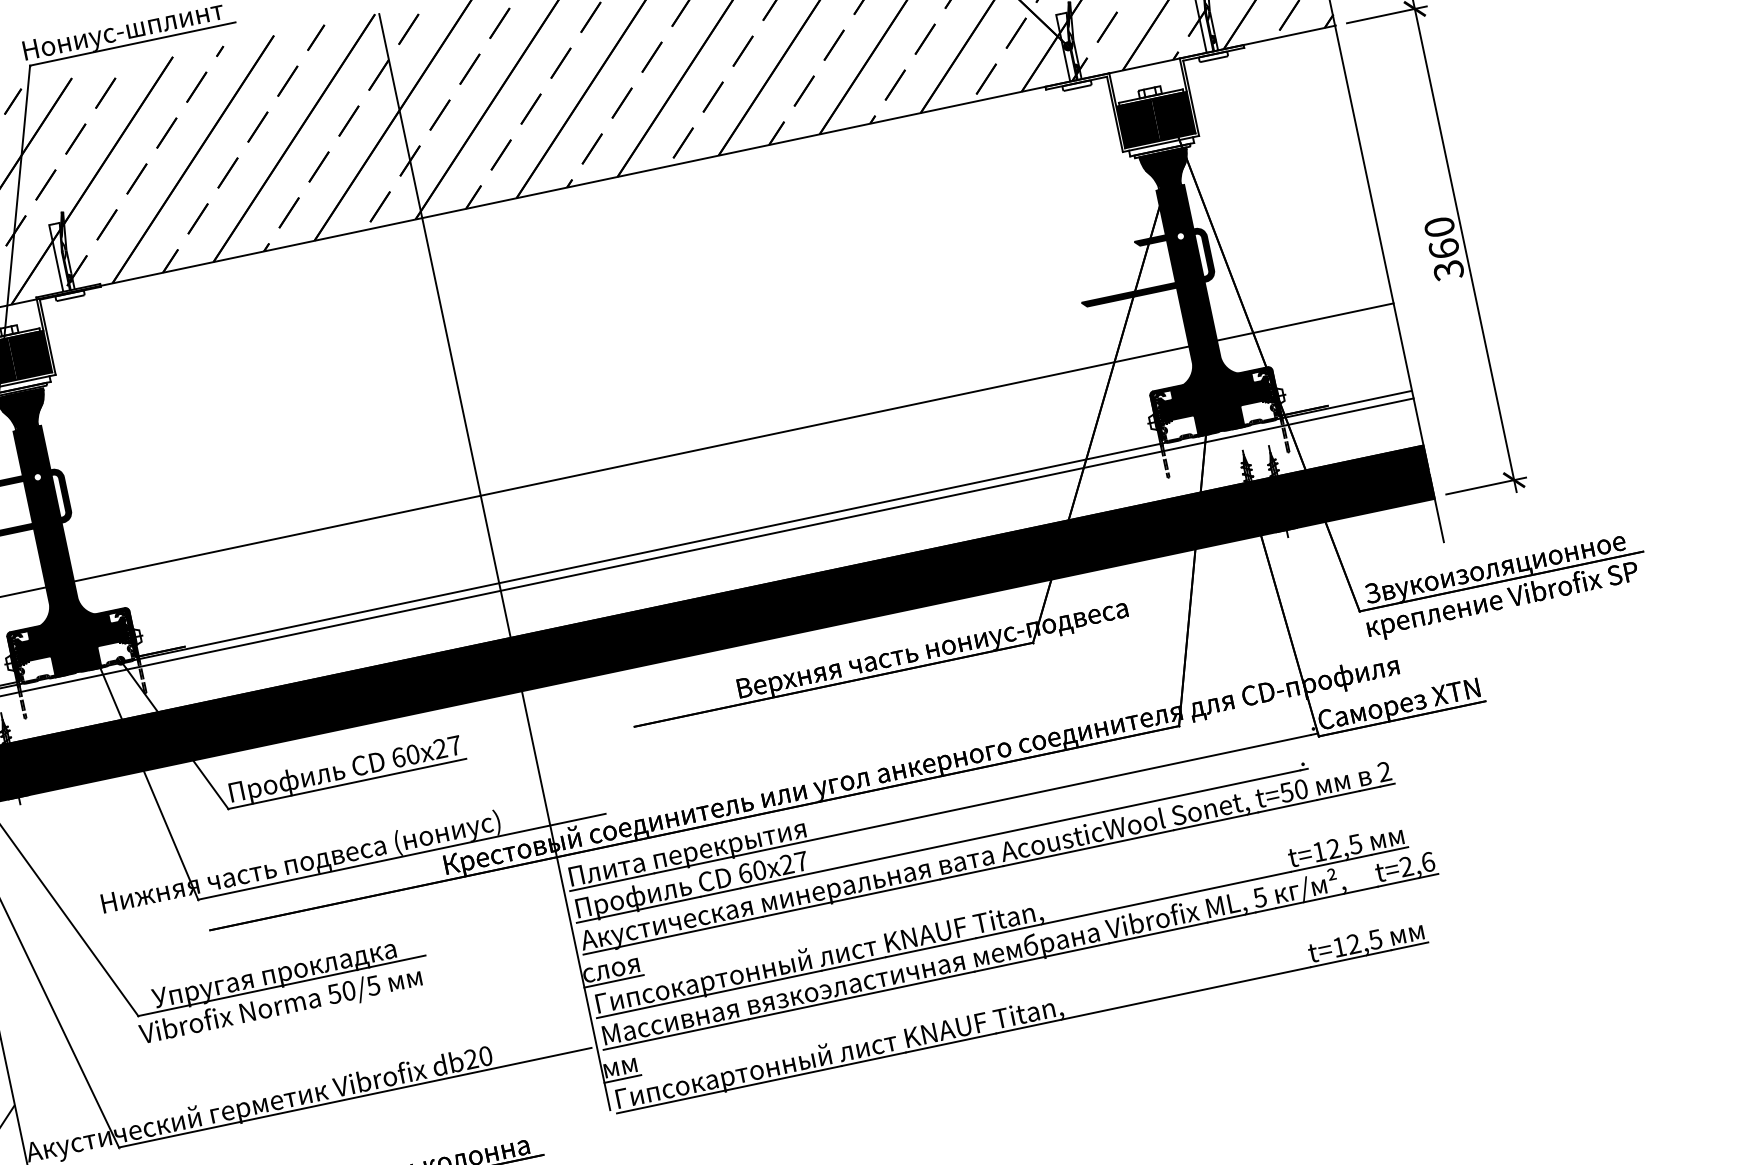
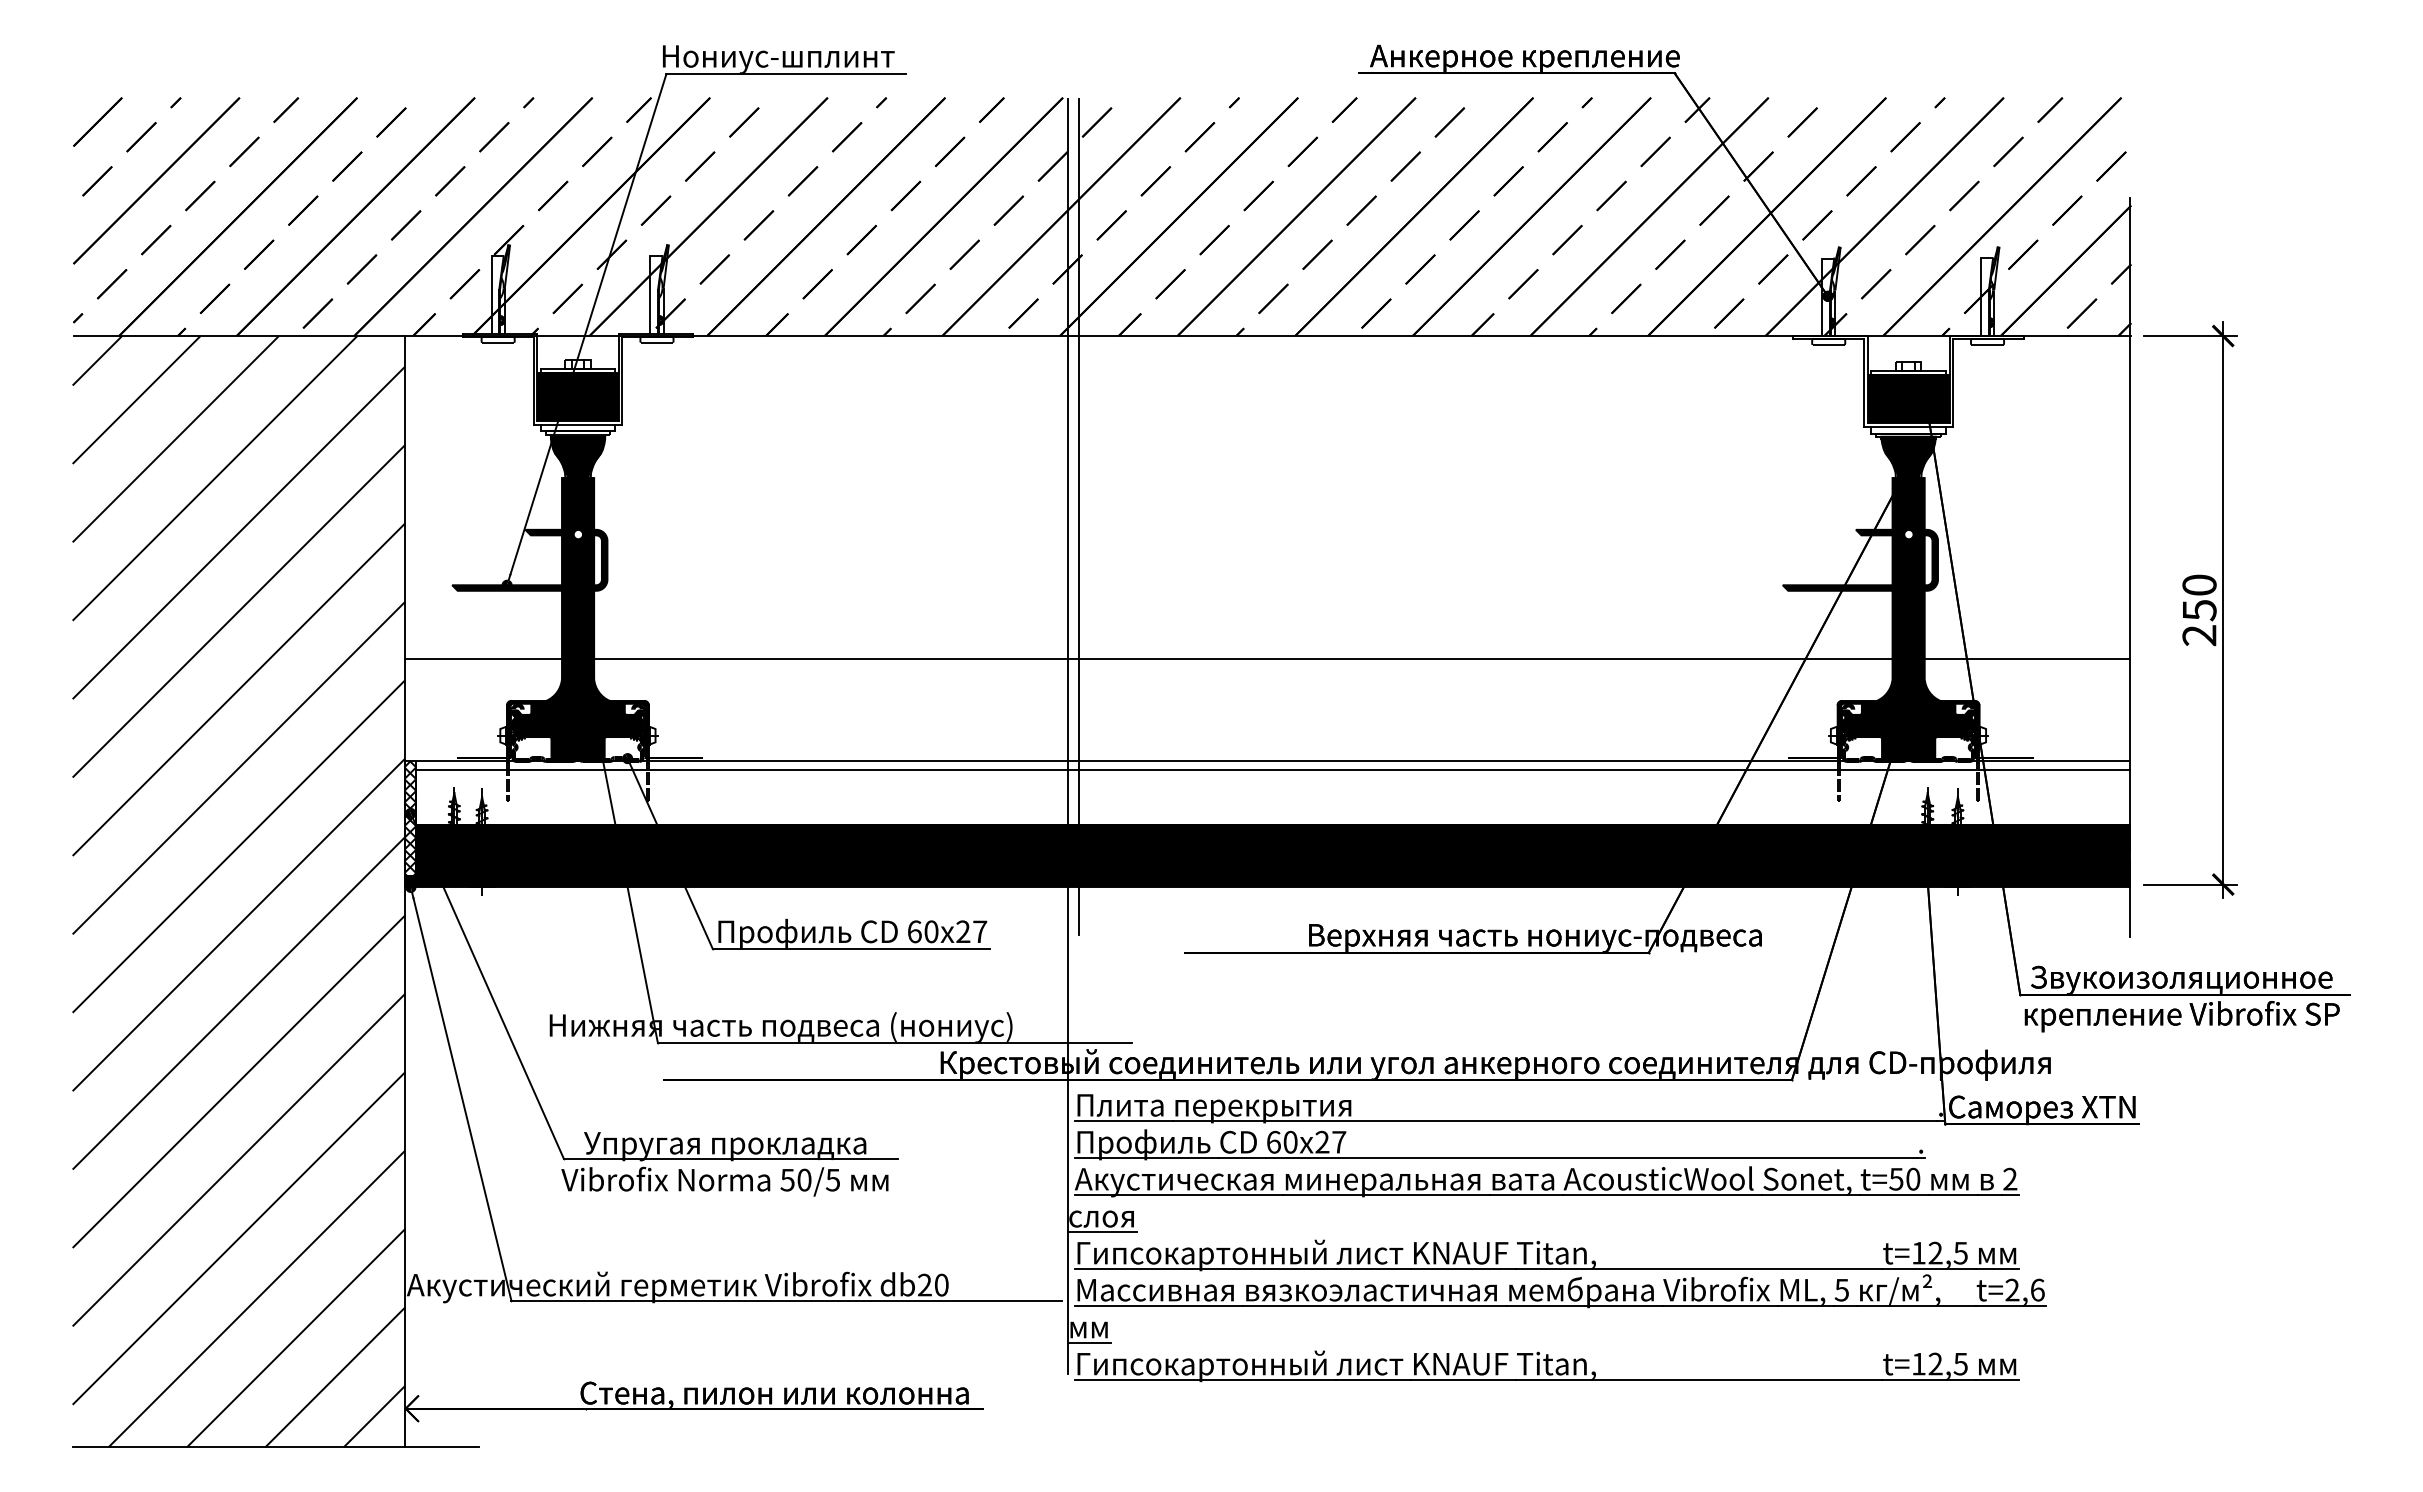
text: (1446, 259) -> (2199, 622), 360 -> 250
line: (464, 371) -> (1078, 516), added
fill: (1140, 444) -> (1814, 757), added

